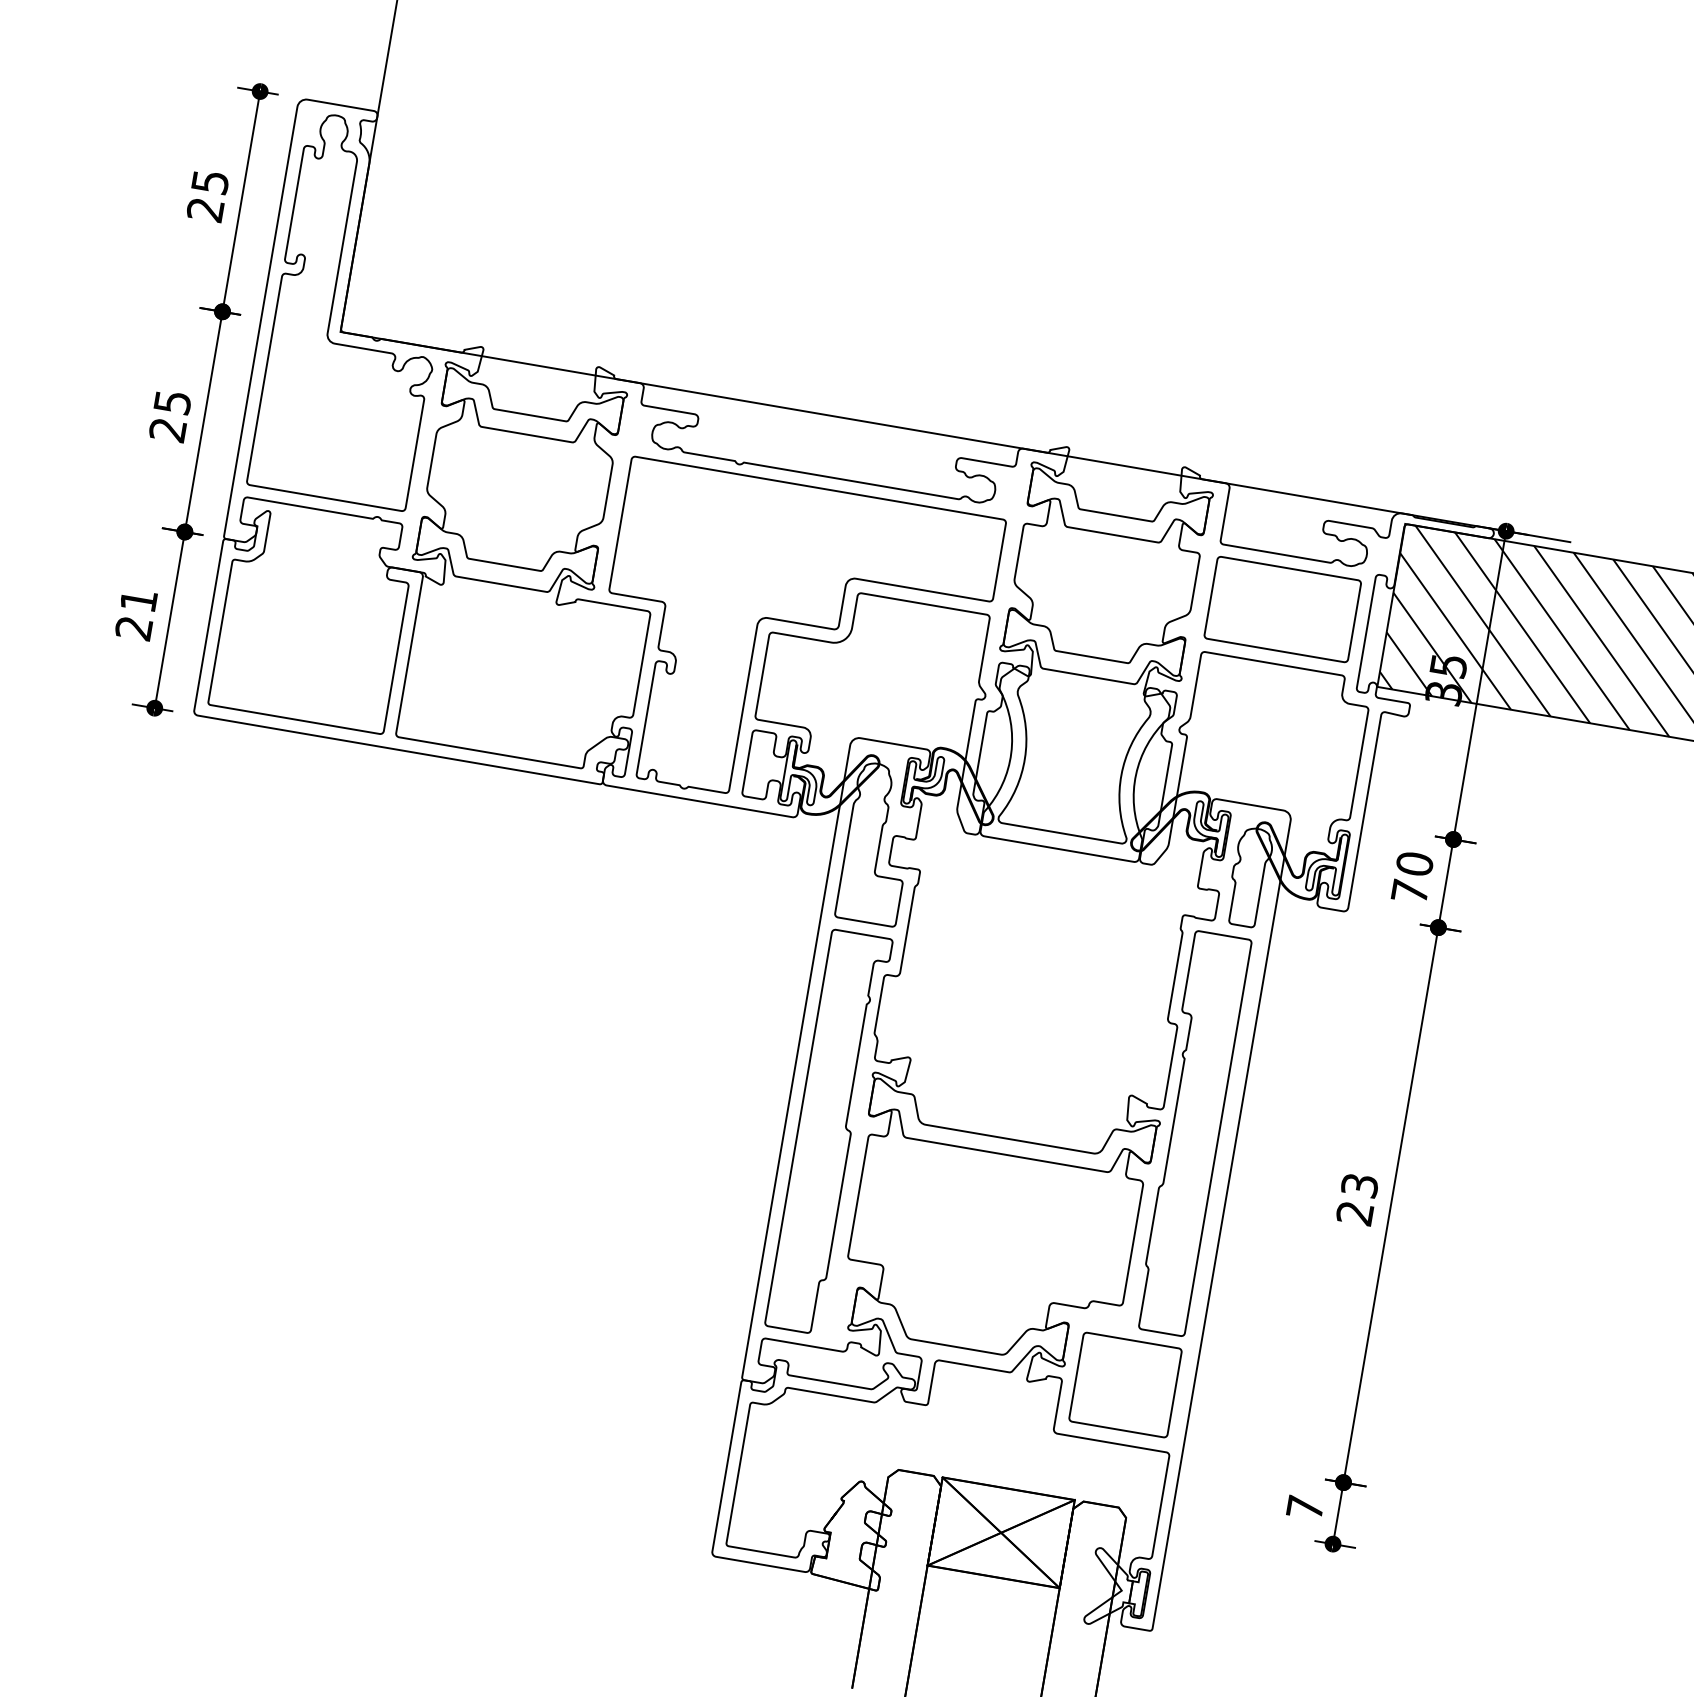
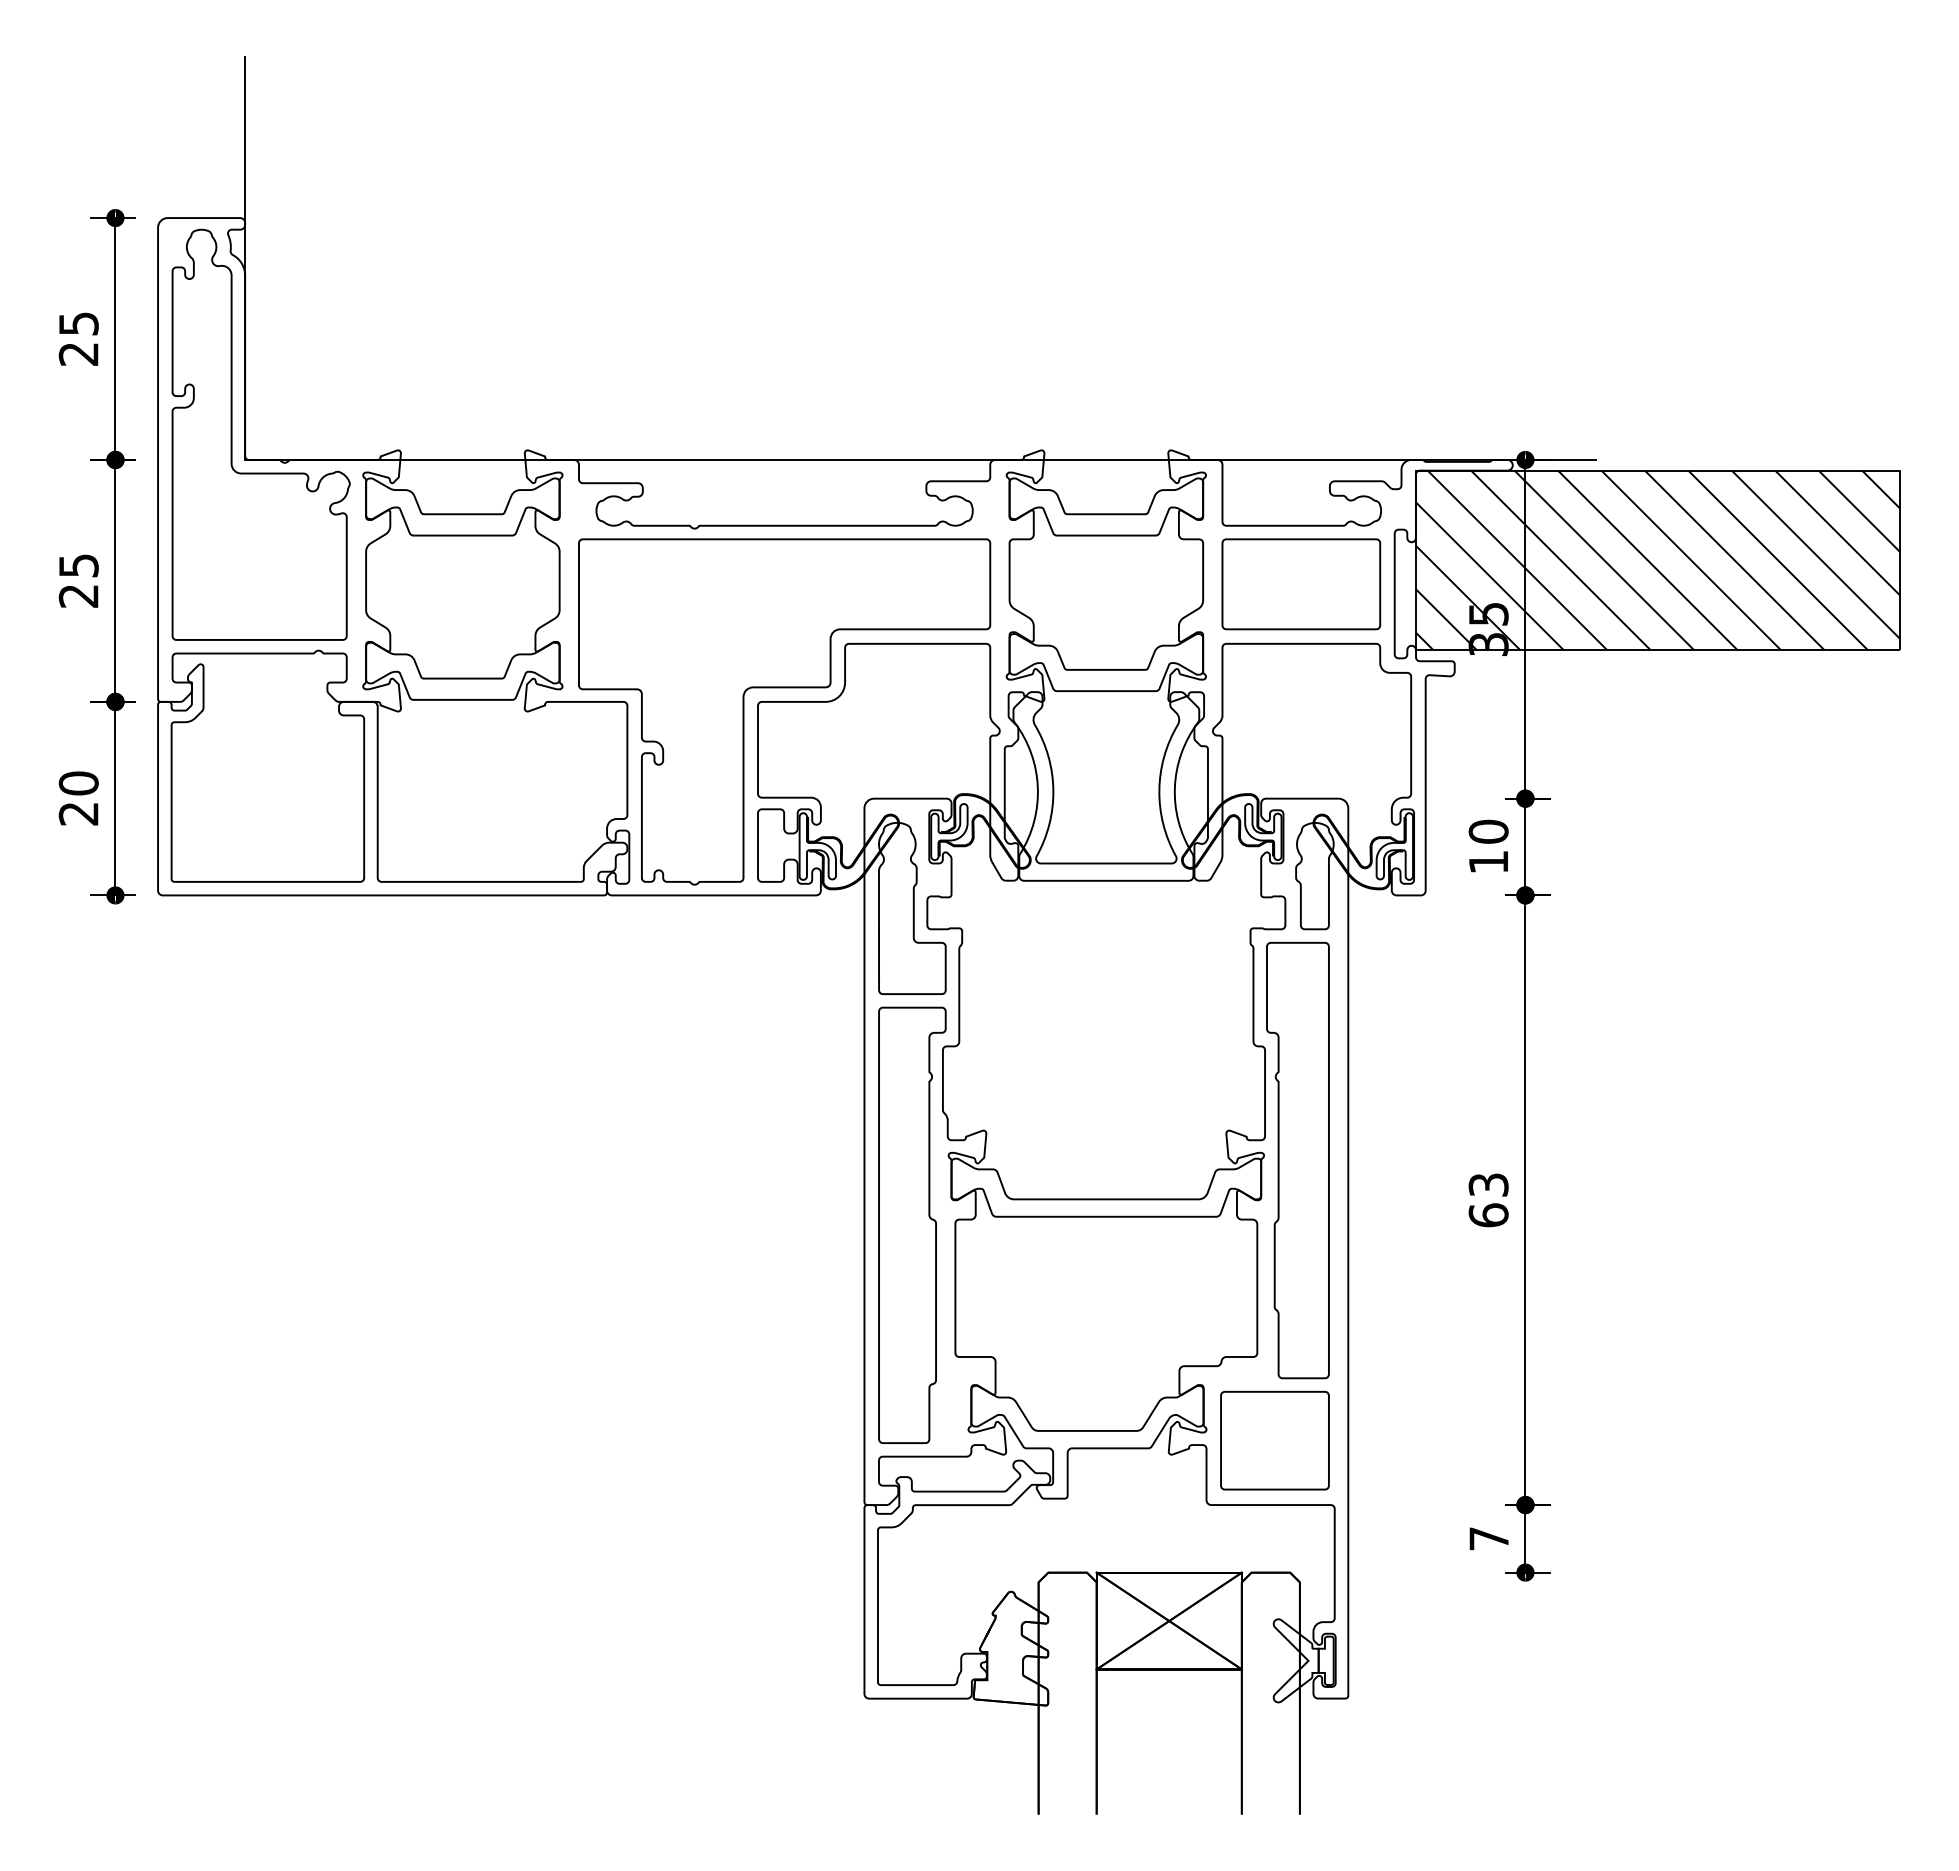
text: (138, 600) -> (78, 783), 21 -> 20
text: (1409, 891) -> (1488, 862), 70 -> 10
text: (1354, 1213) -> (1488, 1215), 23 -> 63

